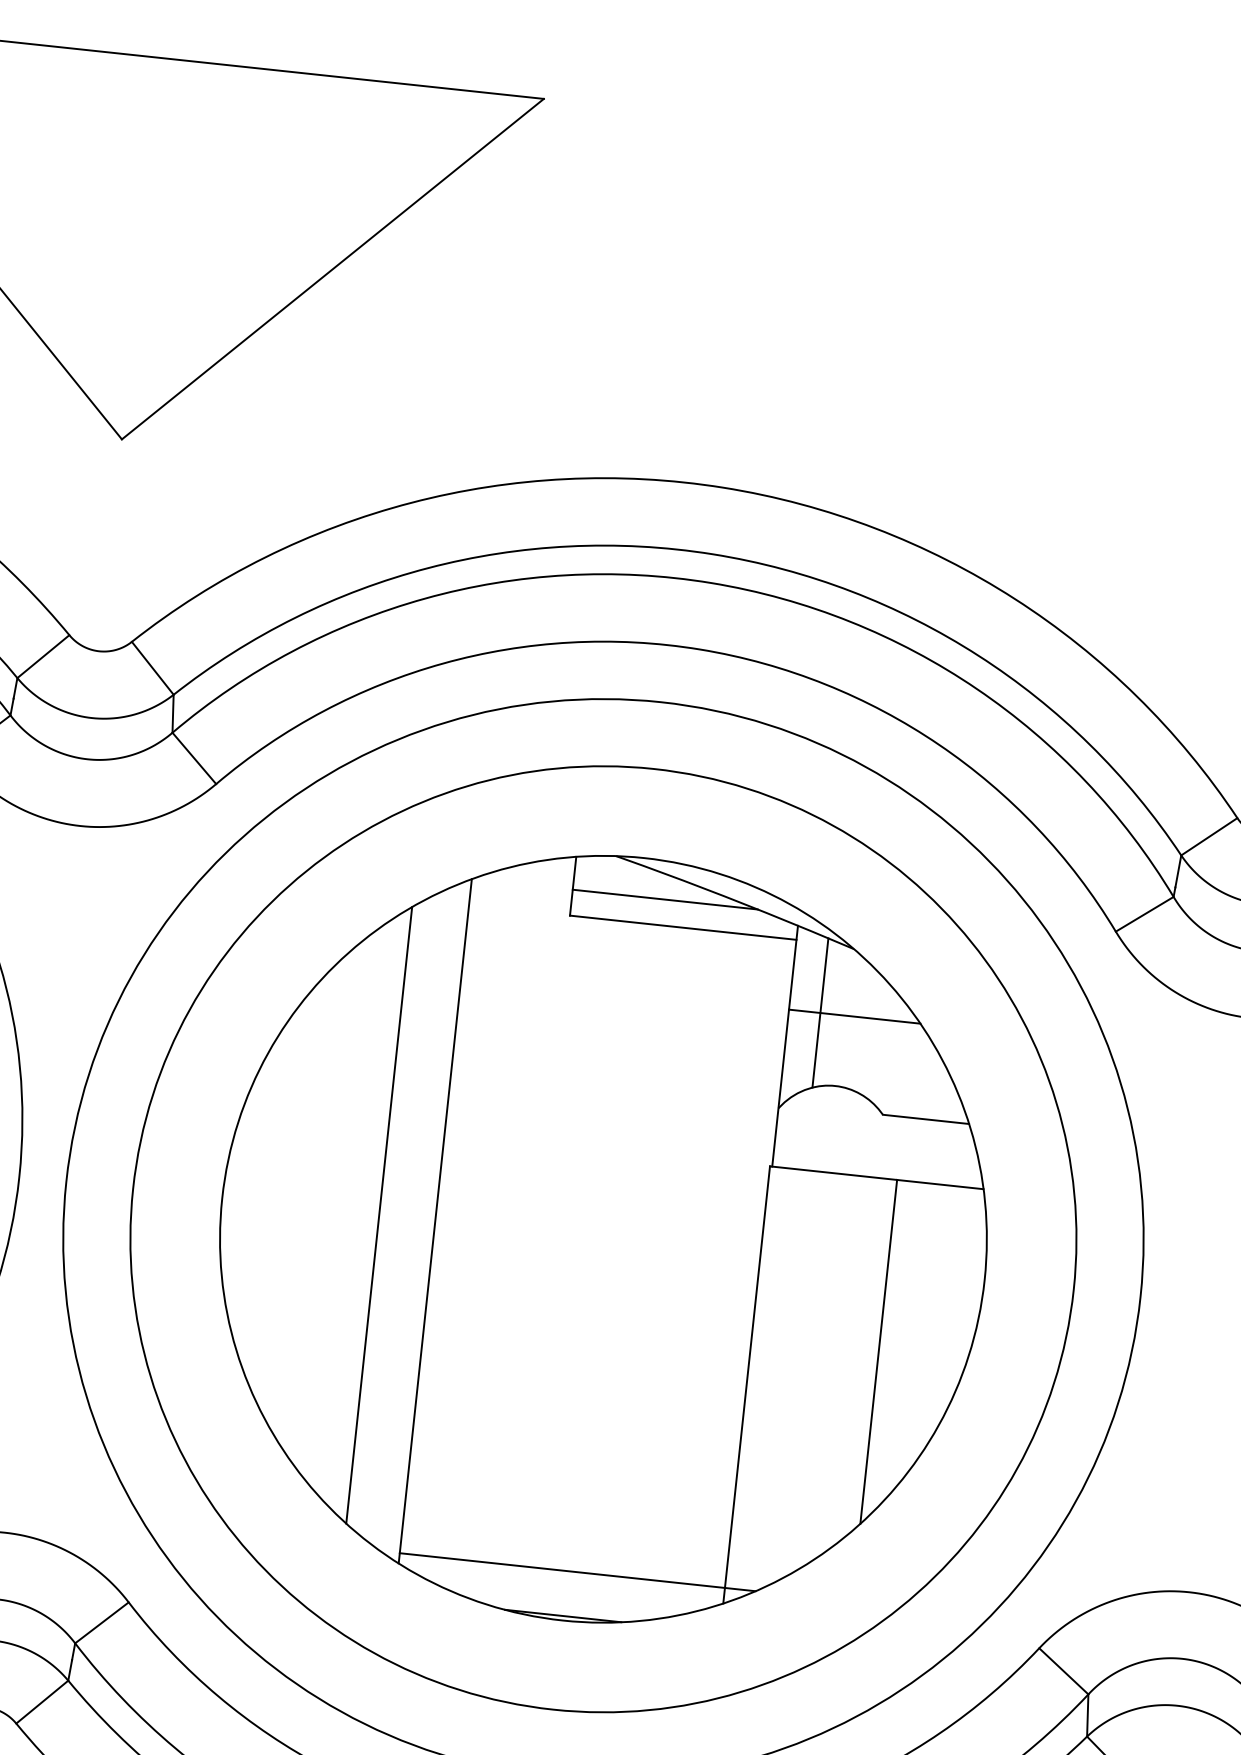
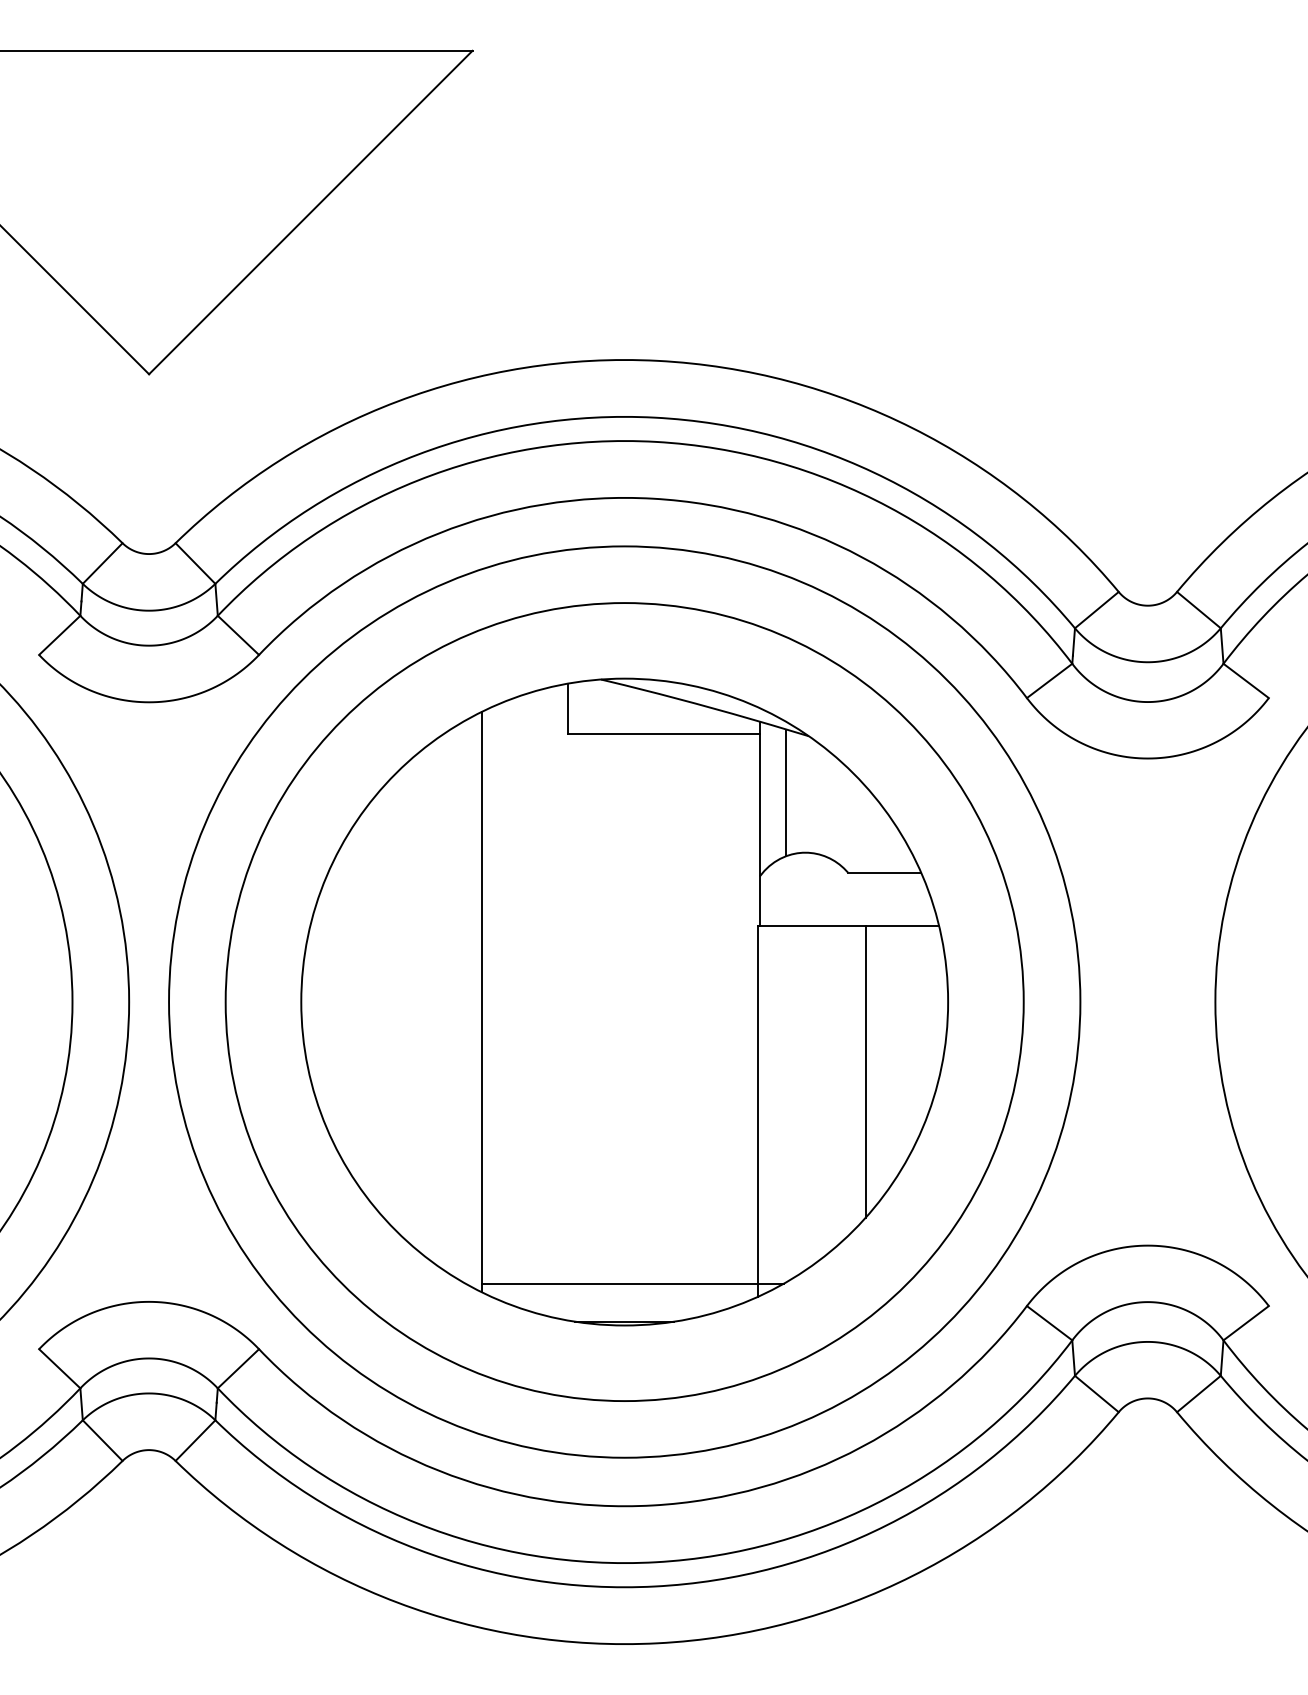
line: (664, 899) -> (645, 711), removed
line: (854, 1016) -> (815, 792), removed
line: (379, 1214) -> (434, 1001), removed

